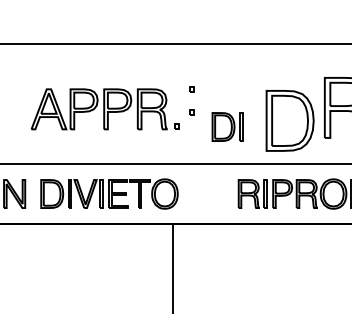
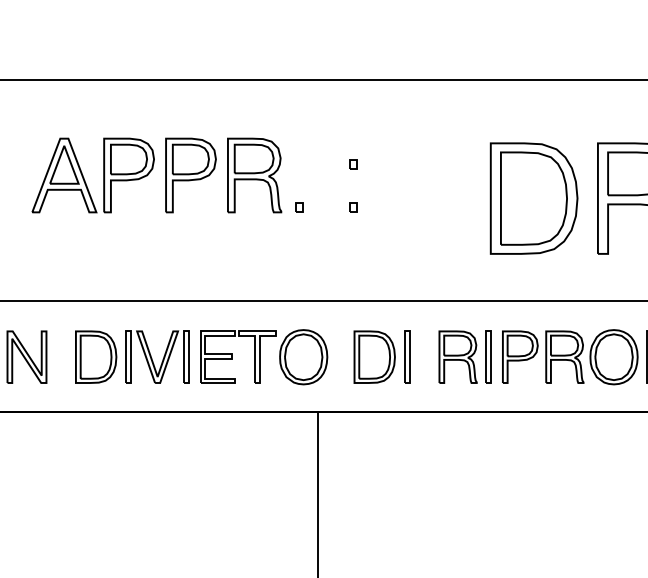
part: (104, 109) -> (166, 175), moved
part: (289, 120) -> (532, 197), moved
part: (227, 126) -> (381, 356), moved

